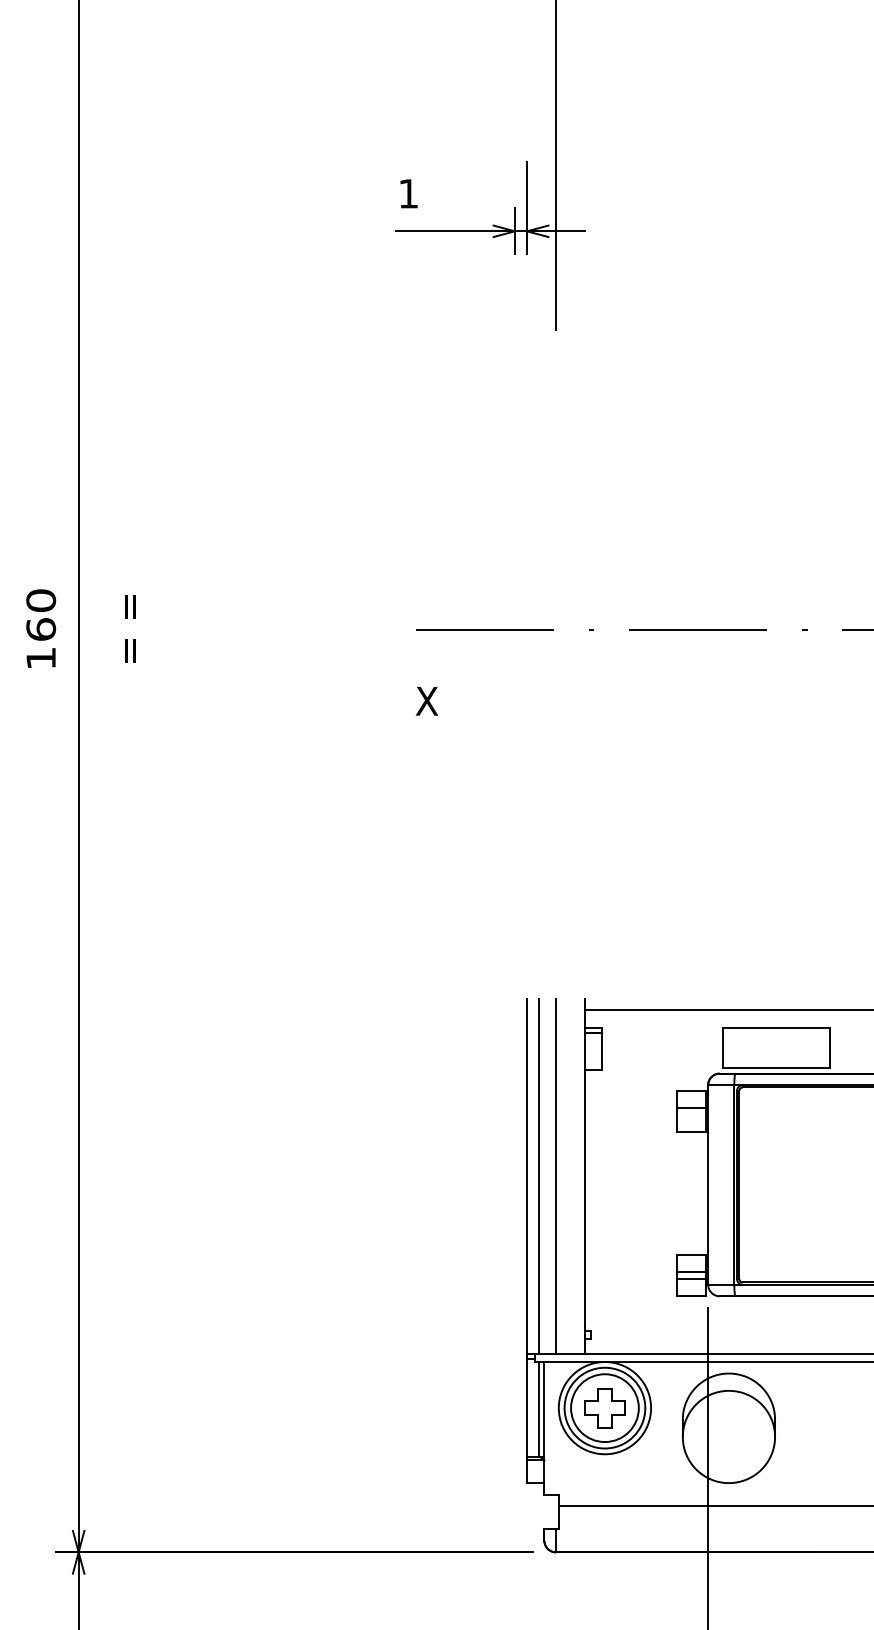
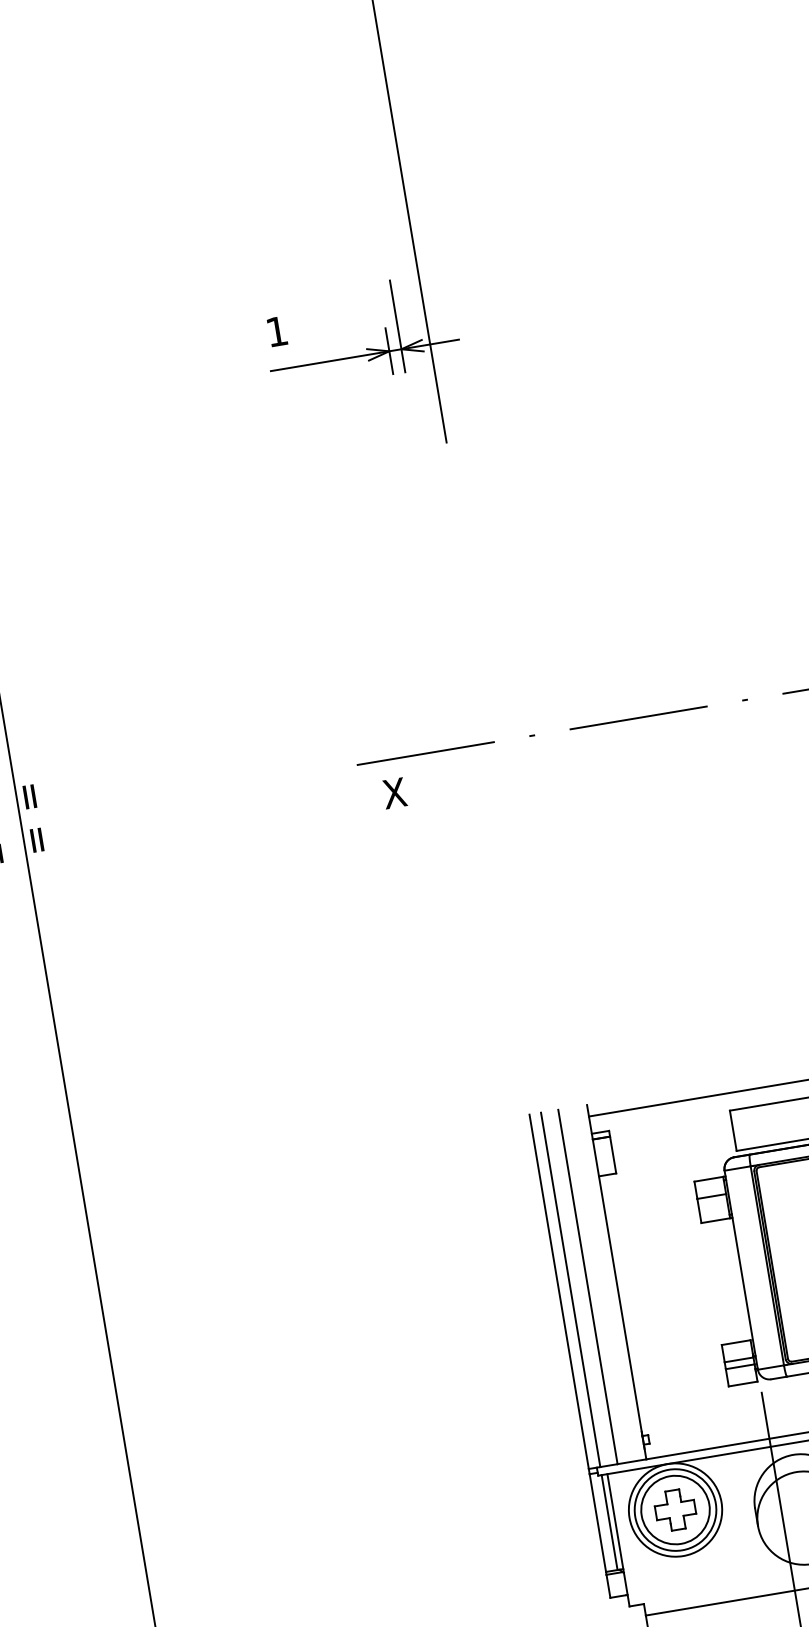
text: (130, 628) -> (33, 818), moved
text: (426, 701) -> (394, 793), moved

